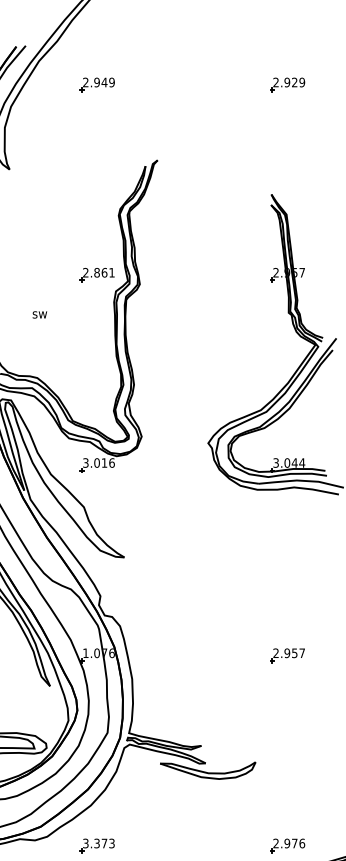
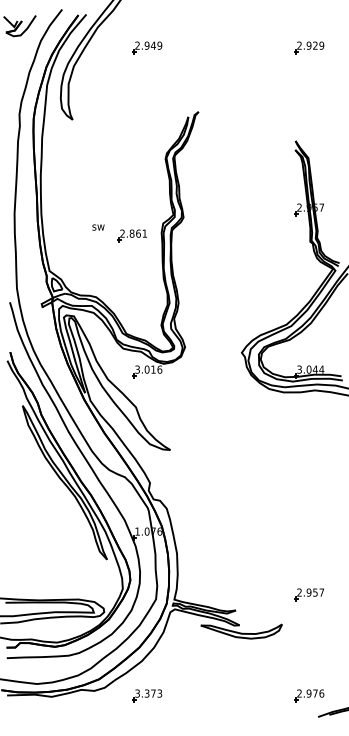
part: (96, 274) -> (131, 235), moved
text: (39, 314) -> (98, 227), moved
part: (286, 655) -> (308, 594), moved

